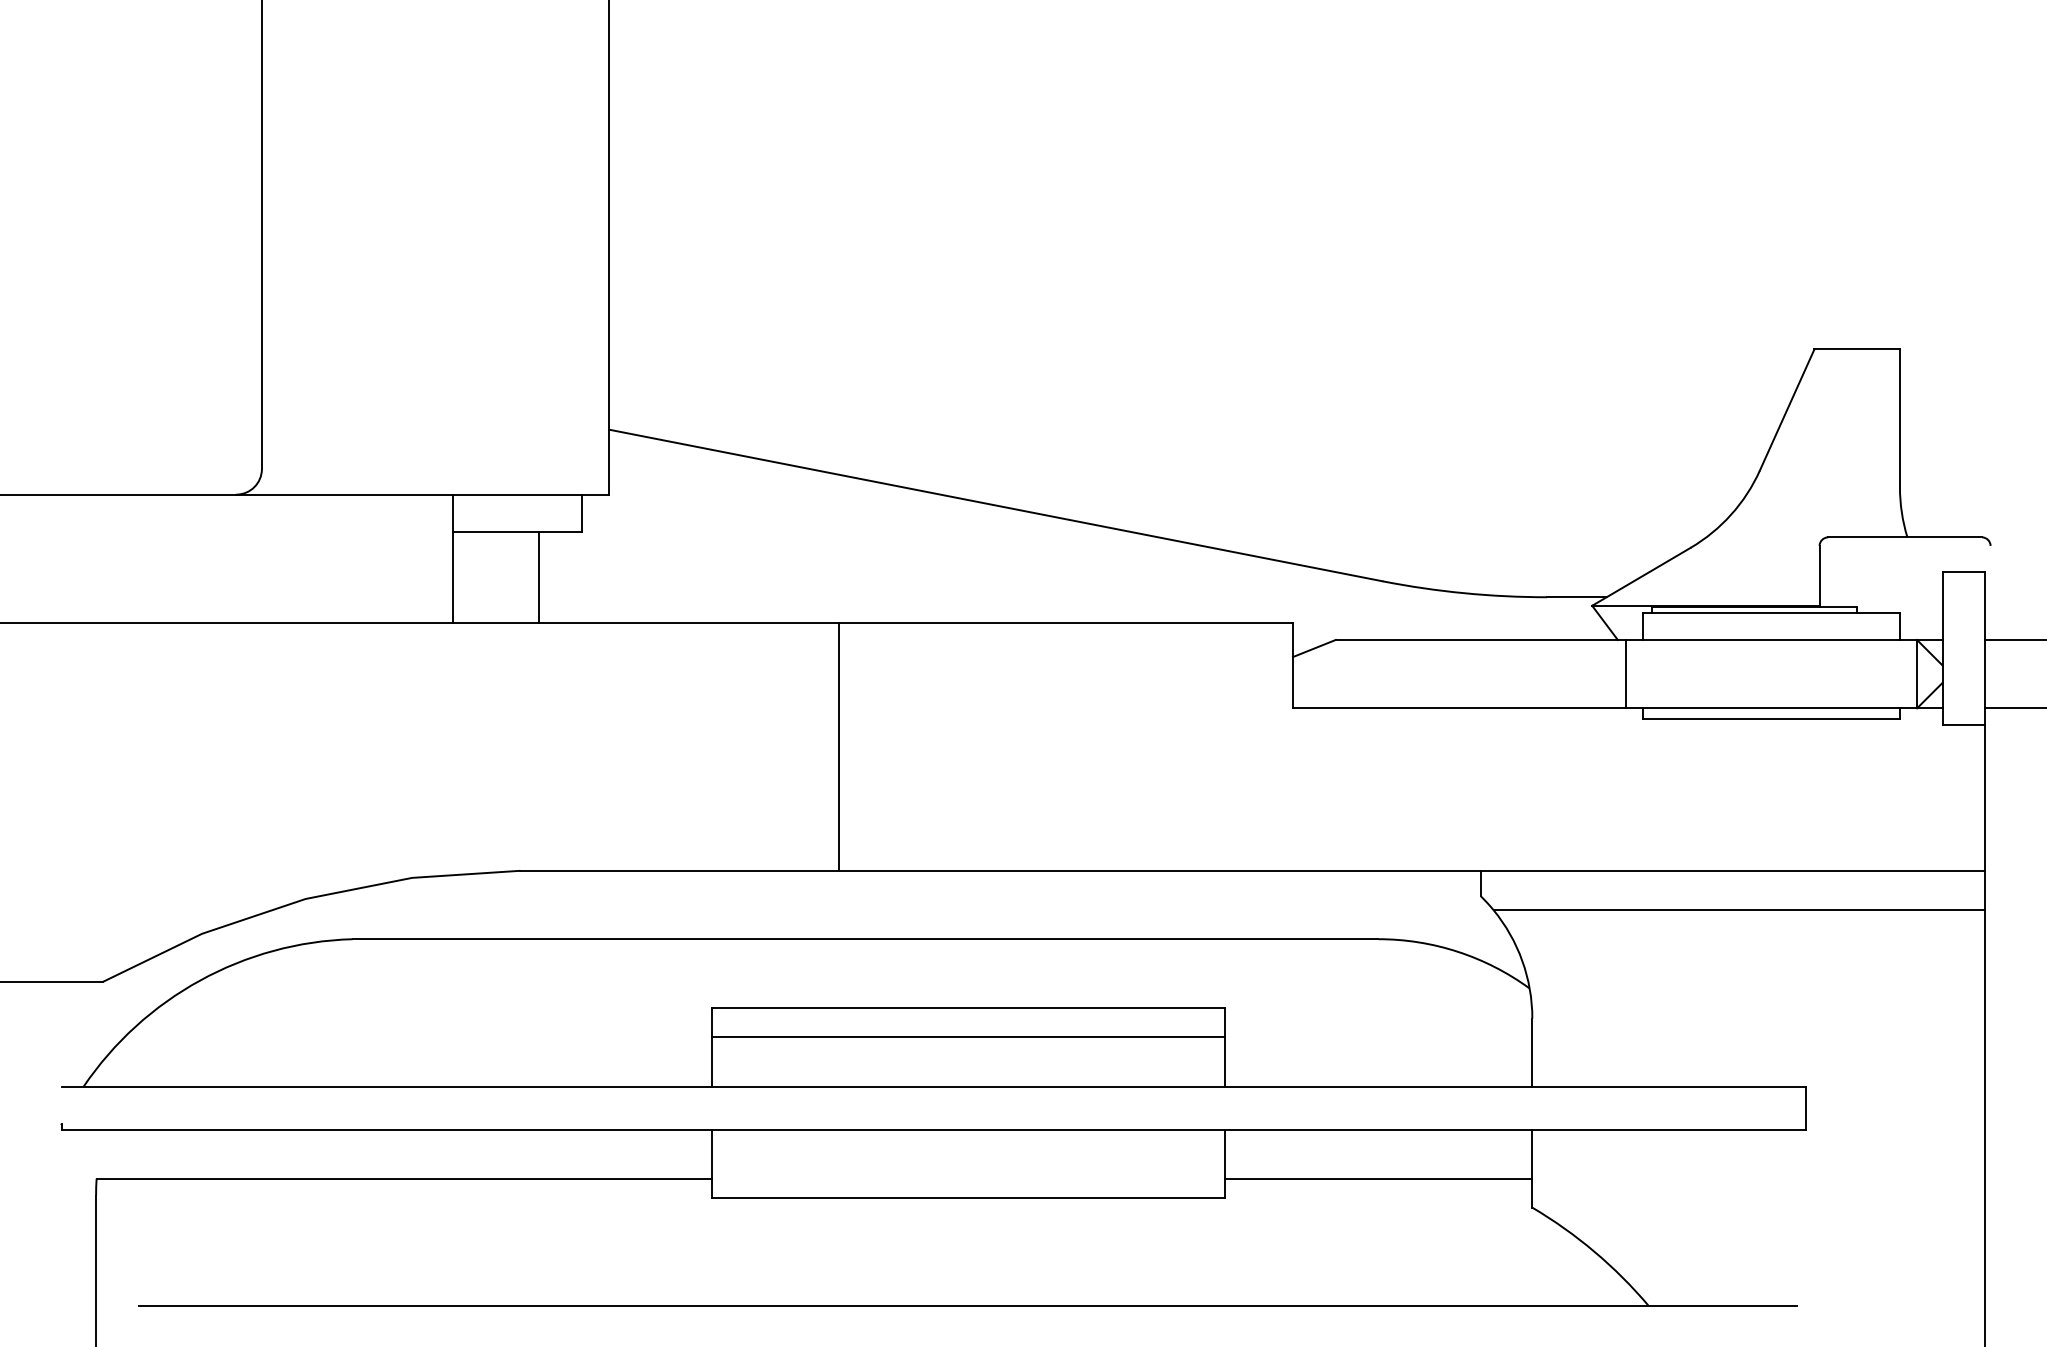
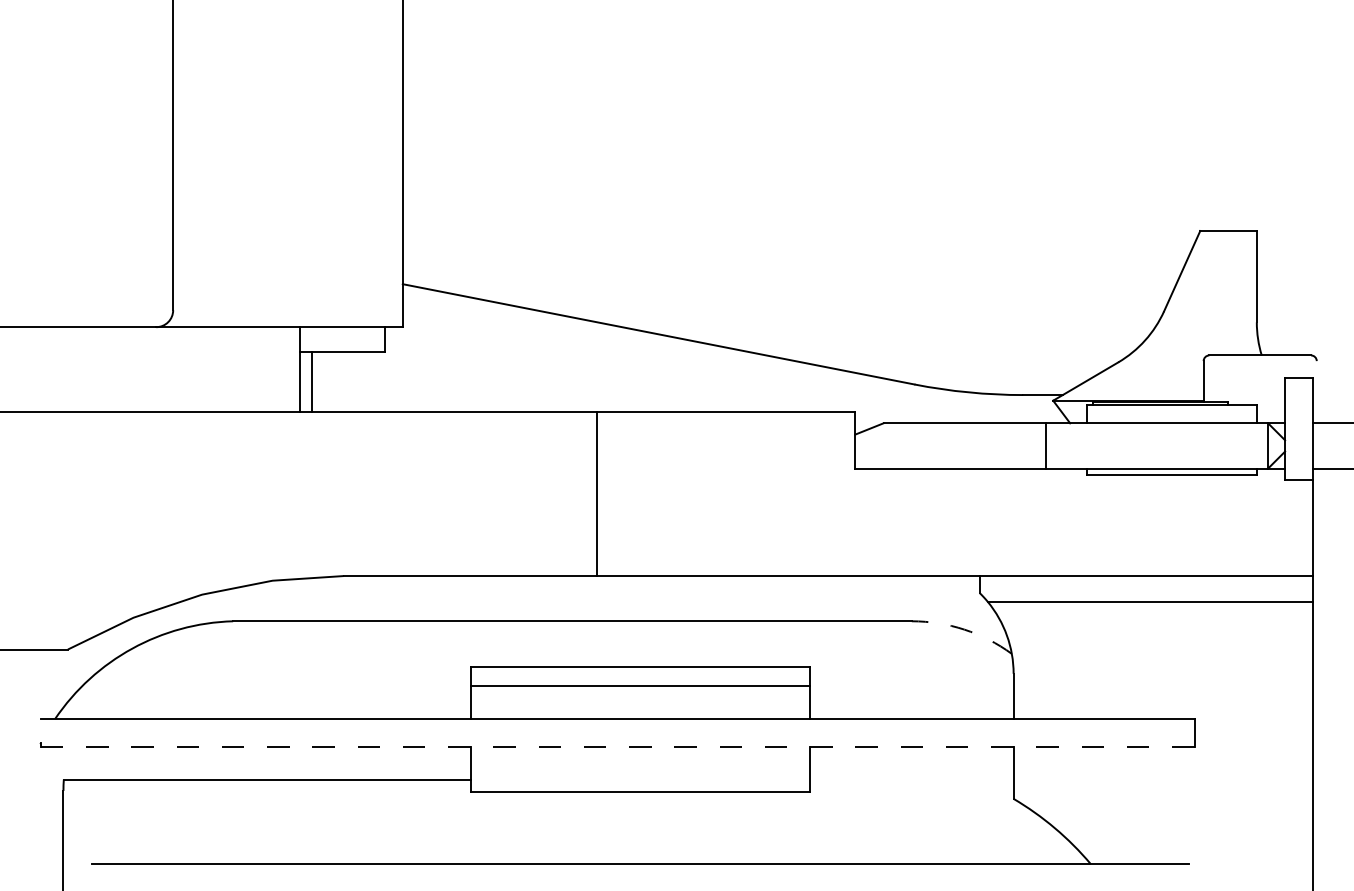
line: (539, 578) -> (312, 382), moved
line: (1625, 673) -> (1045, 445), moved
line: (838, 747) -> (596, 494), moved
arc: (1458, 951) -> (964, 629), solid -> dashed
line: (933, 1130) -> (617, 747), solid -> dashed
line: (1377, 1178) -> (911, 779), removed

